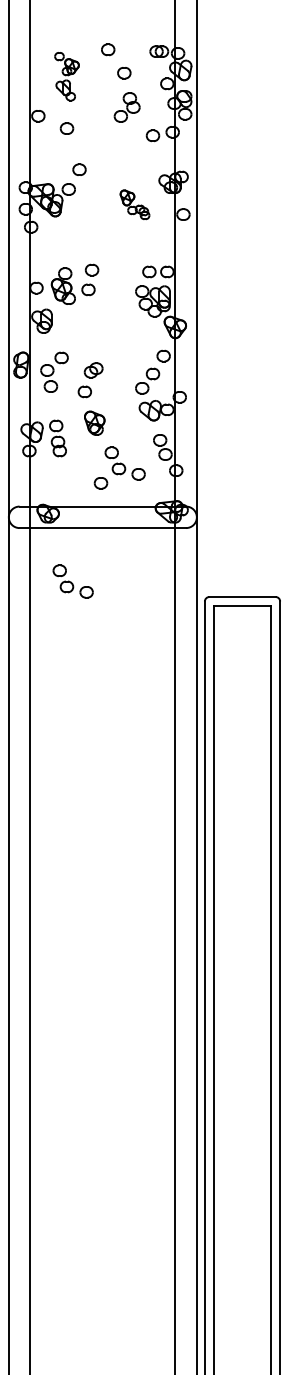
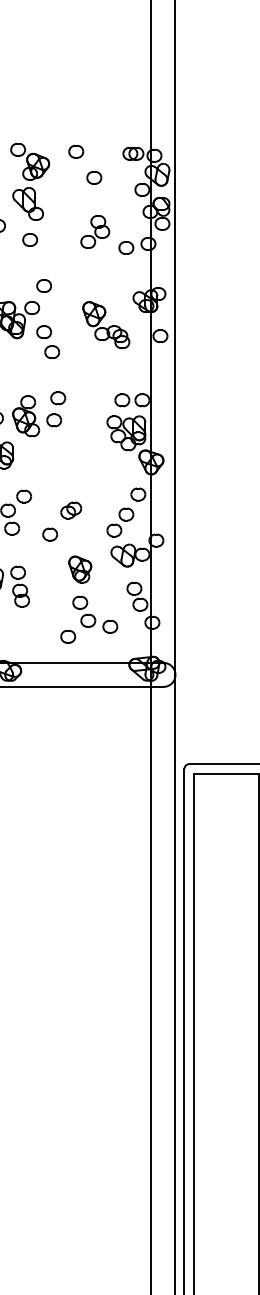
part: (66, 76) -> (29, 181), size x1.43
part: (126, 107) -> (94, 231), moved
part: (134, 204) -> (105, 324), size x1.43
part: (82, 219) -> (47, 341), added
part: (93, 370) -> (70, 510), moved
part: (94, 422) -> (79, 568), moved
part: (72, 581) -> (36, 746), removed

